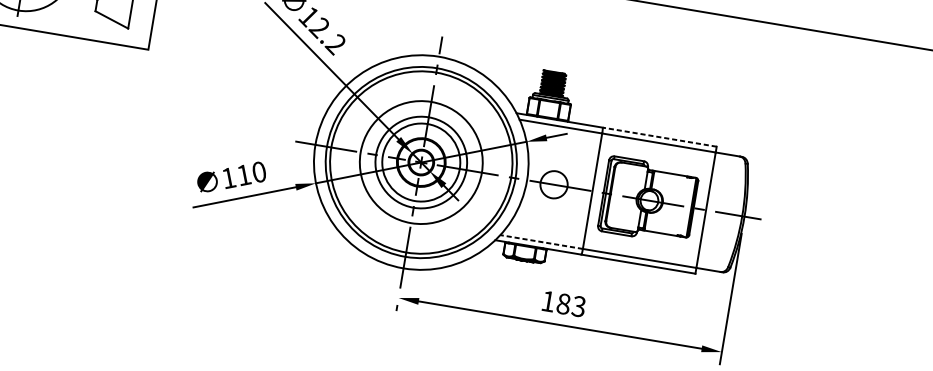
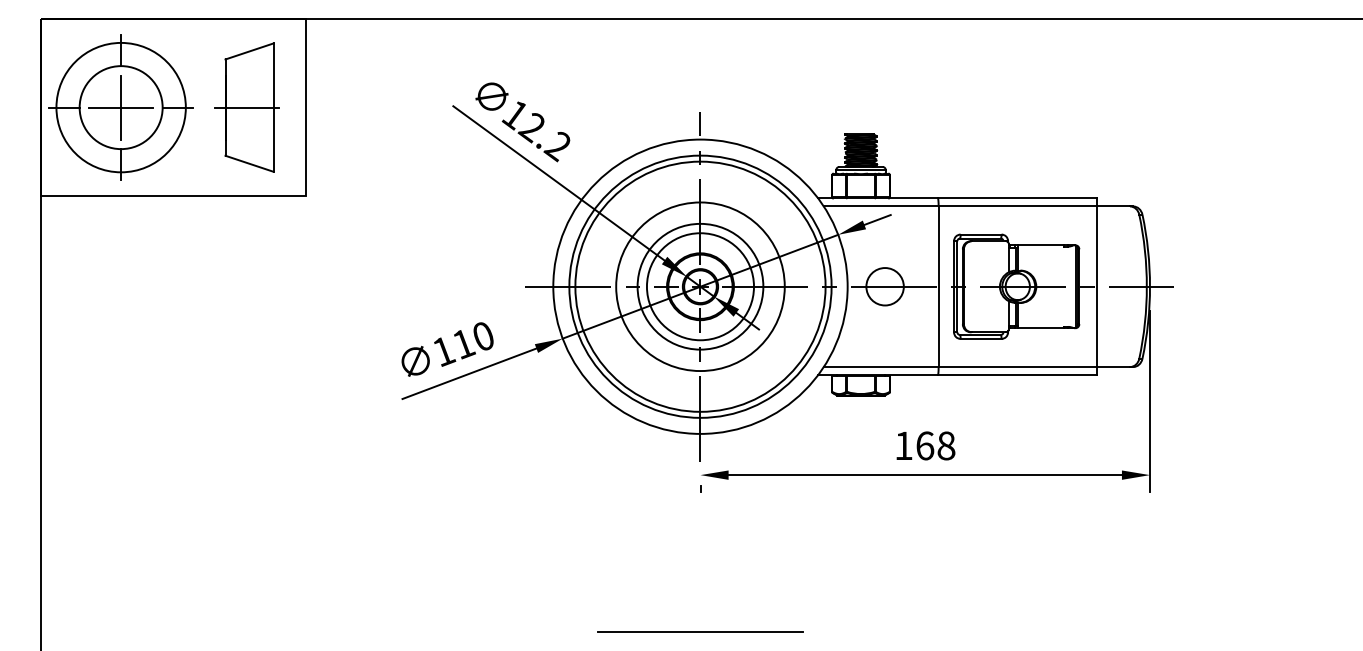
line: (659, 137) -> (1016, 198), dashed -> solid
line: (541, 242) -> (880, 367), dashed -> solid
text: (571, 304) -> (935, 445), 183 -> 168

